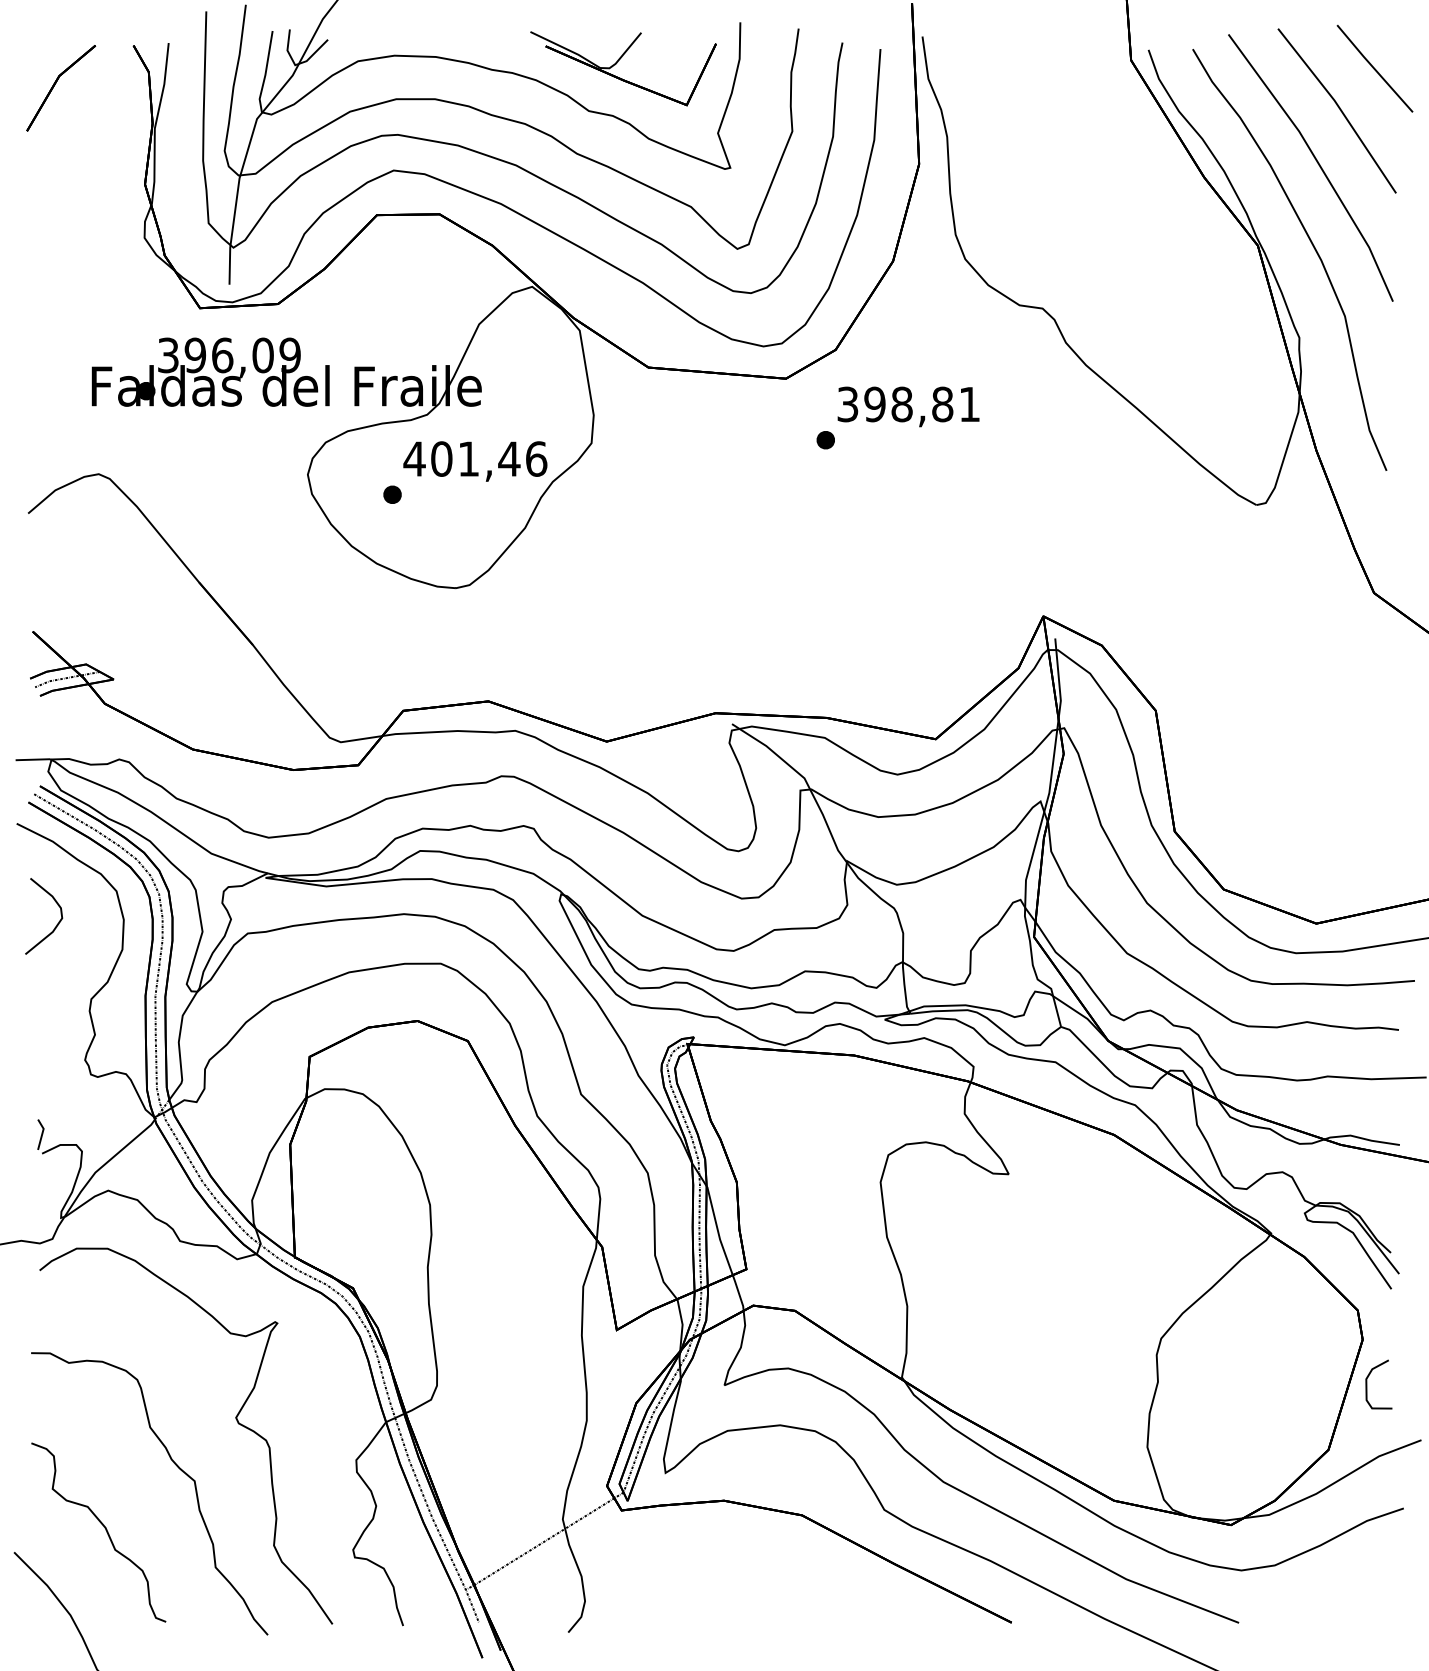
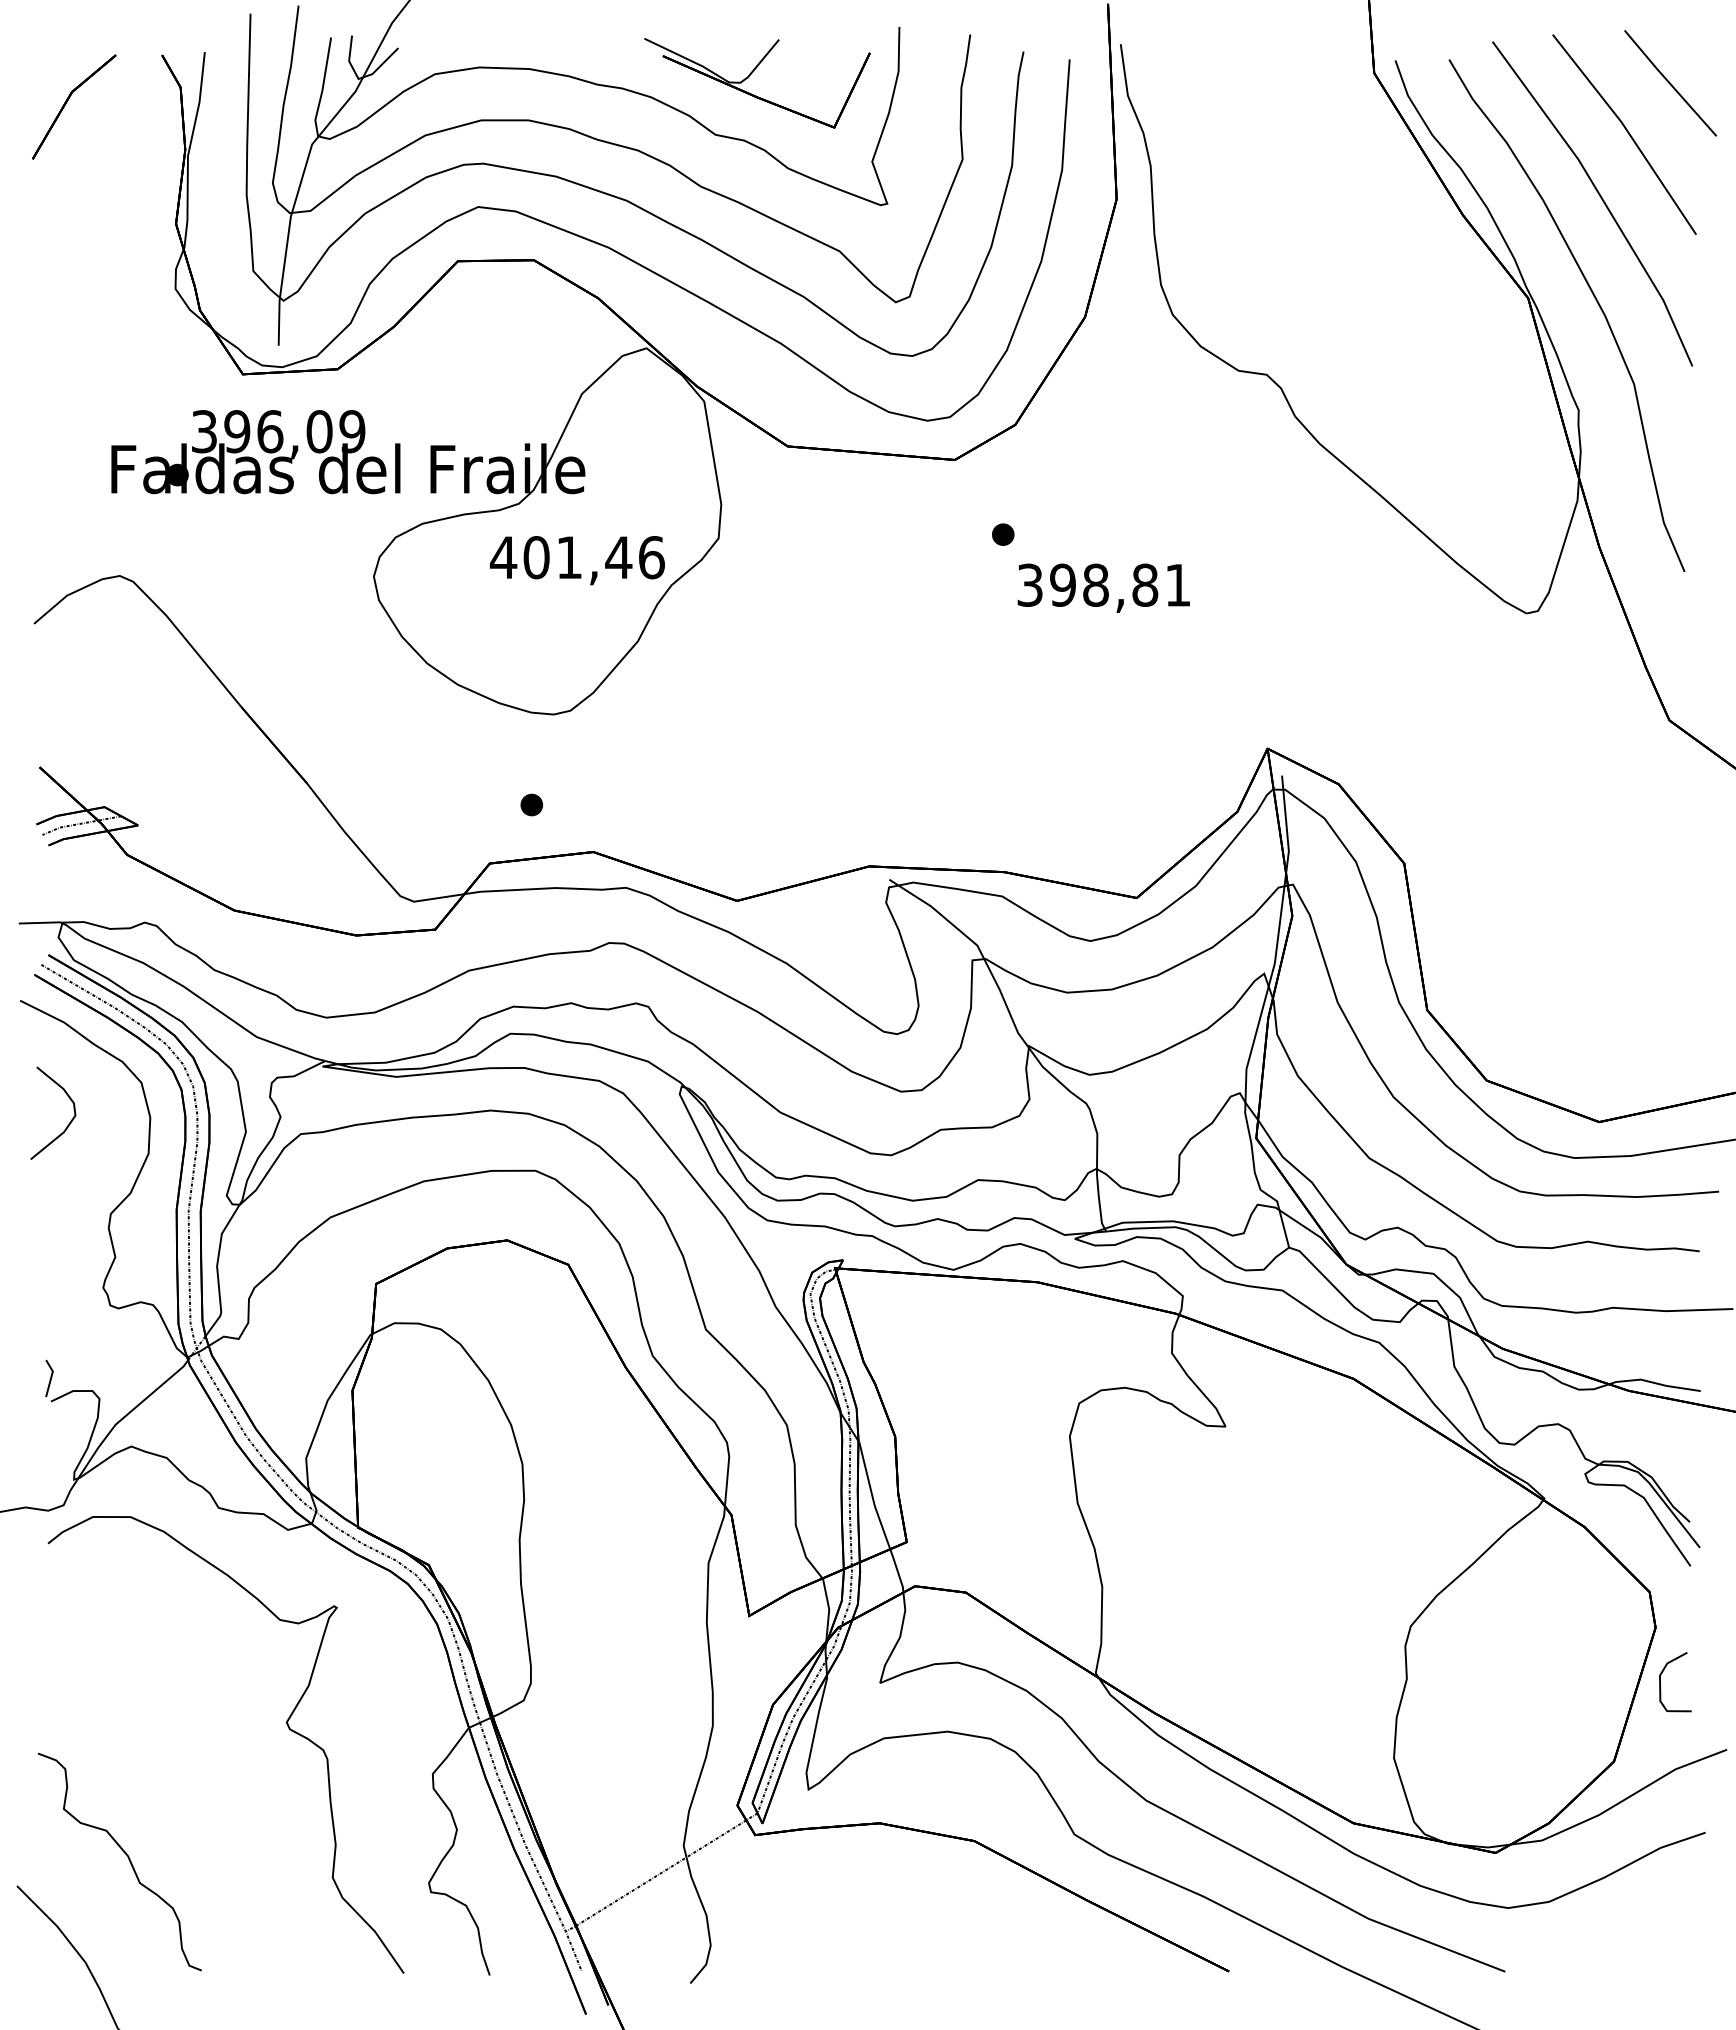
text: (908, 406) -> (1103, 587), moved
part: (392, 494) -> (531, 804), moved
part: (176, 1466) -> (214, 1781), removed

